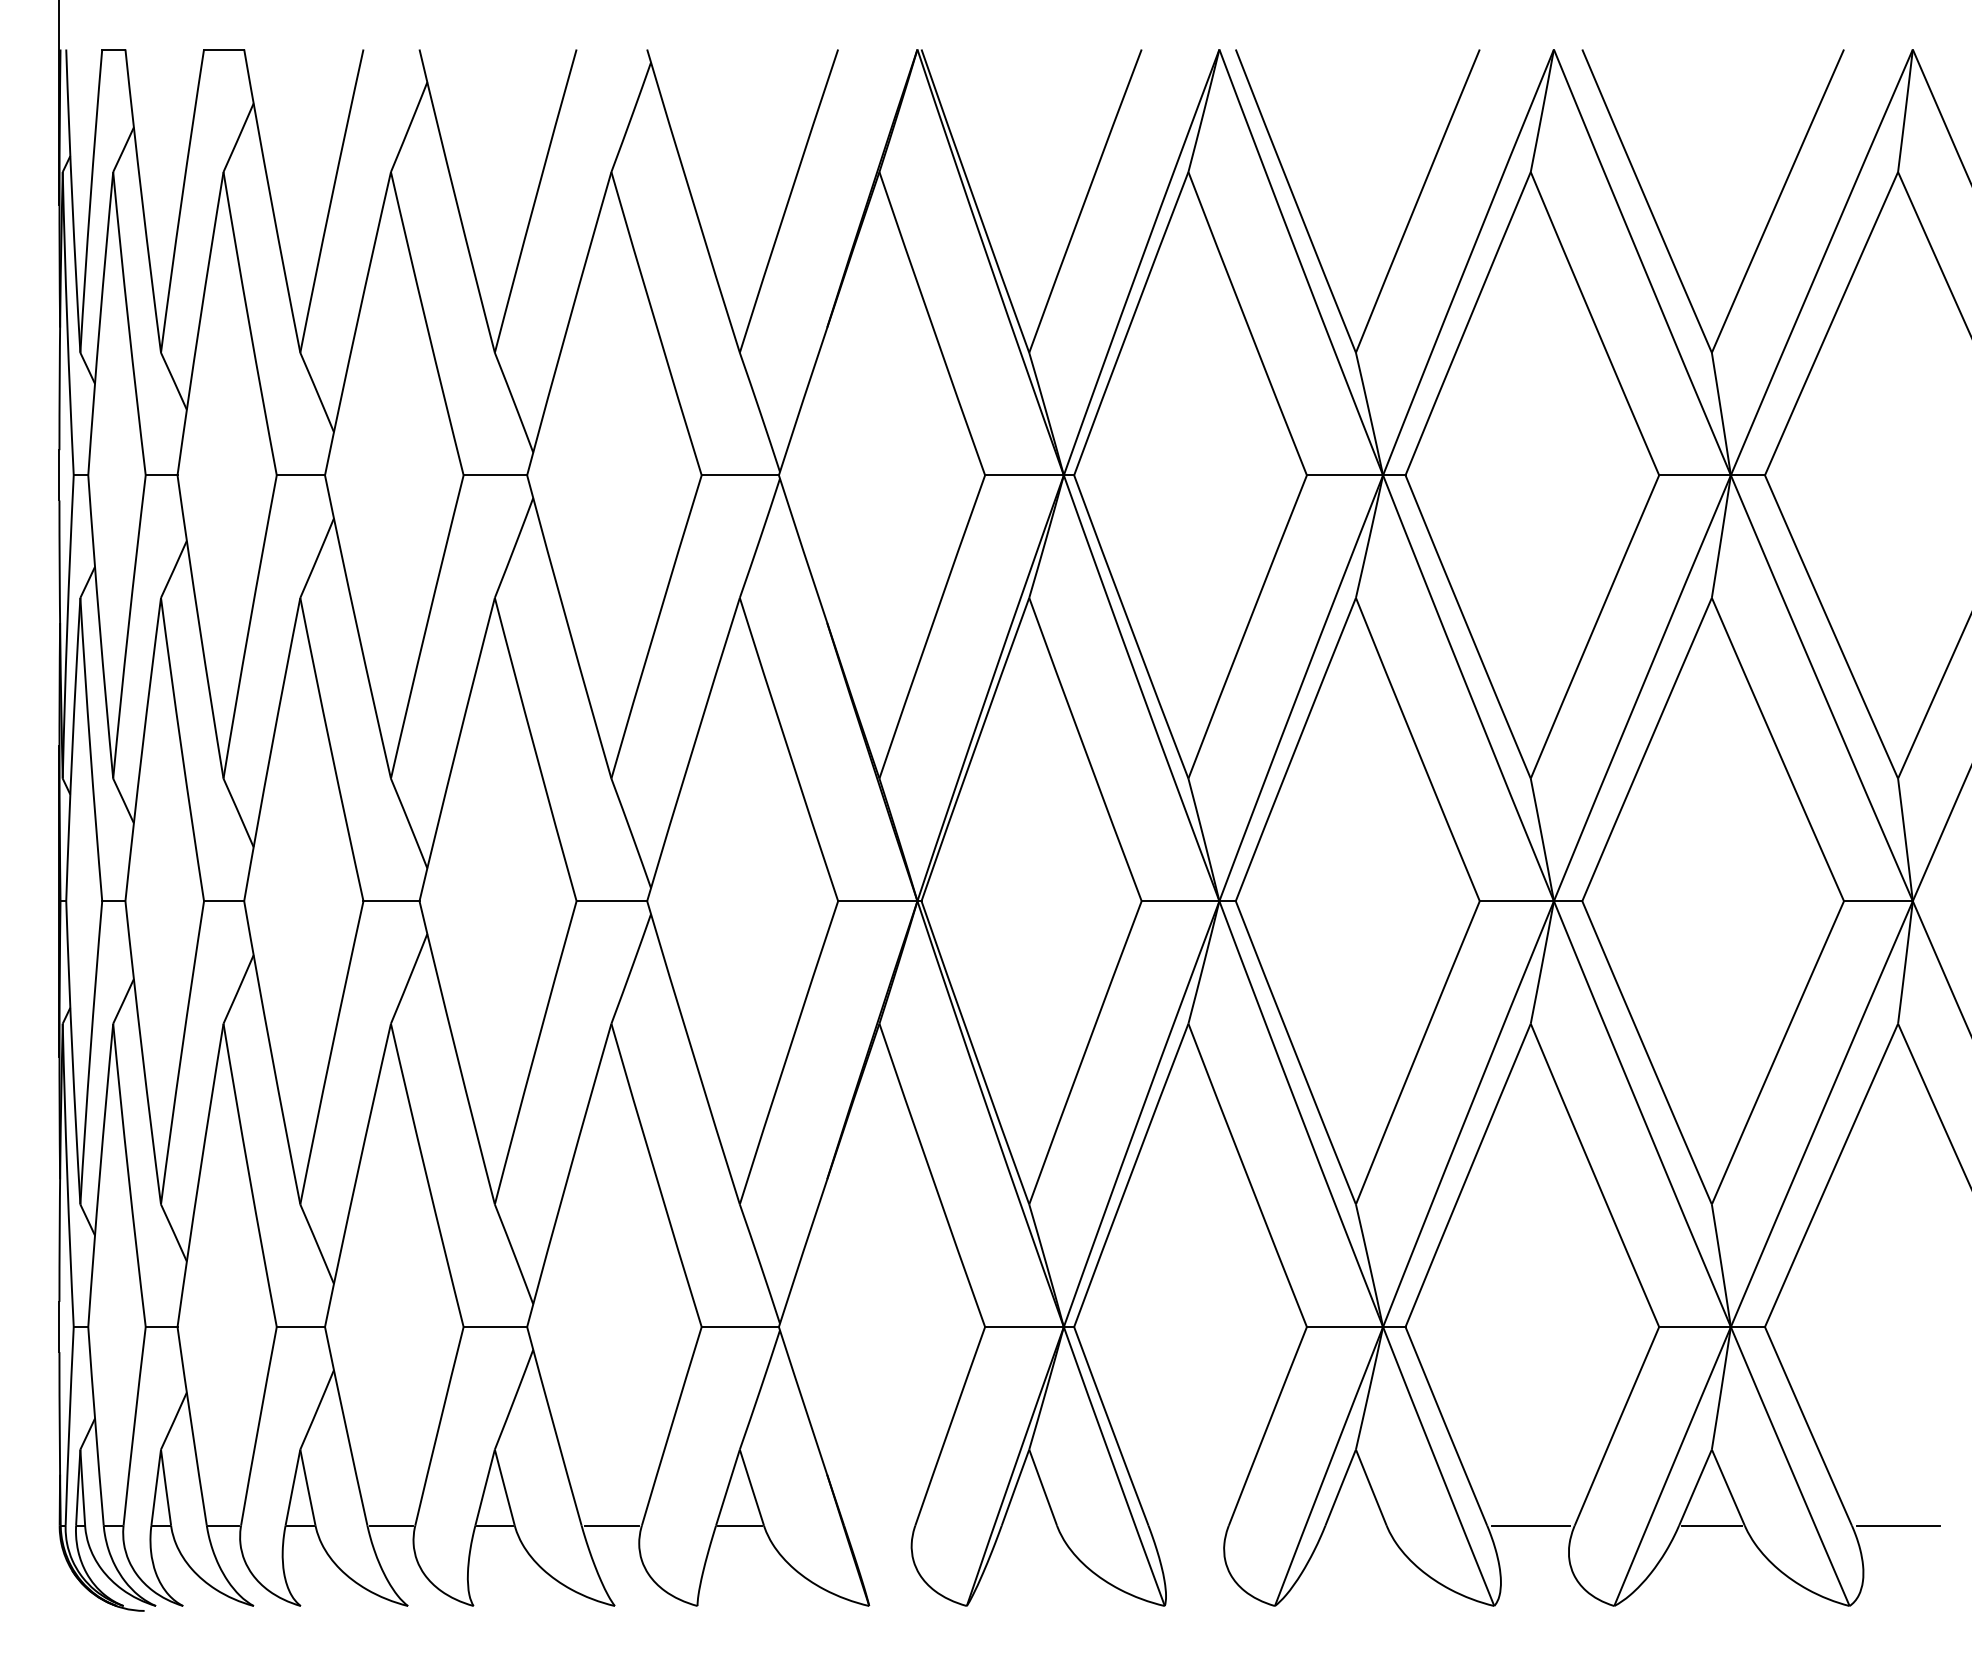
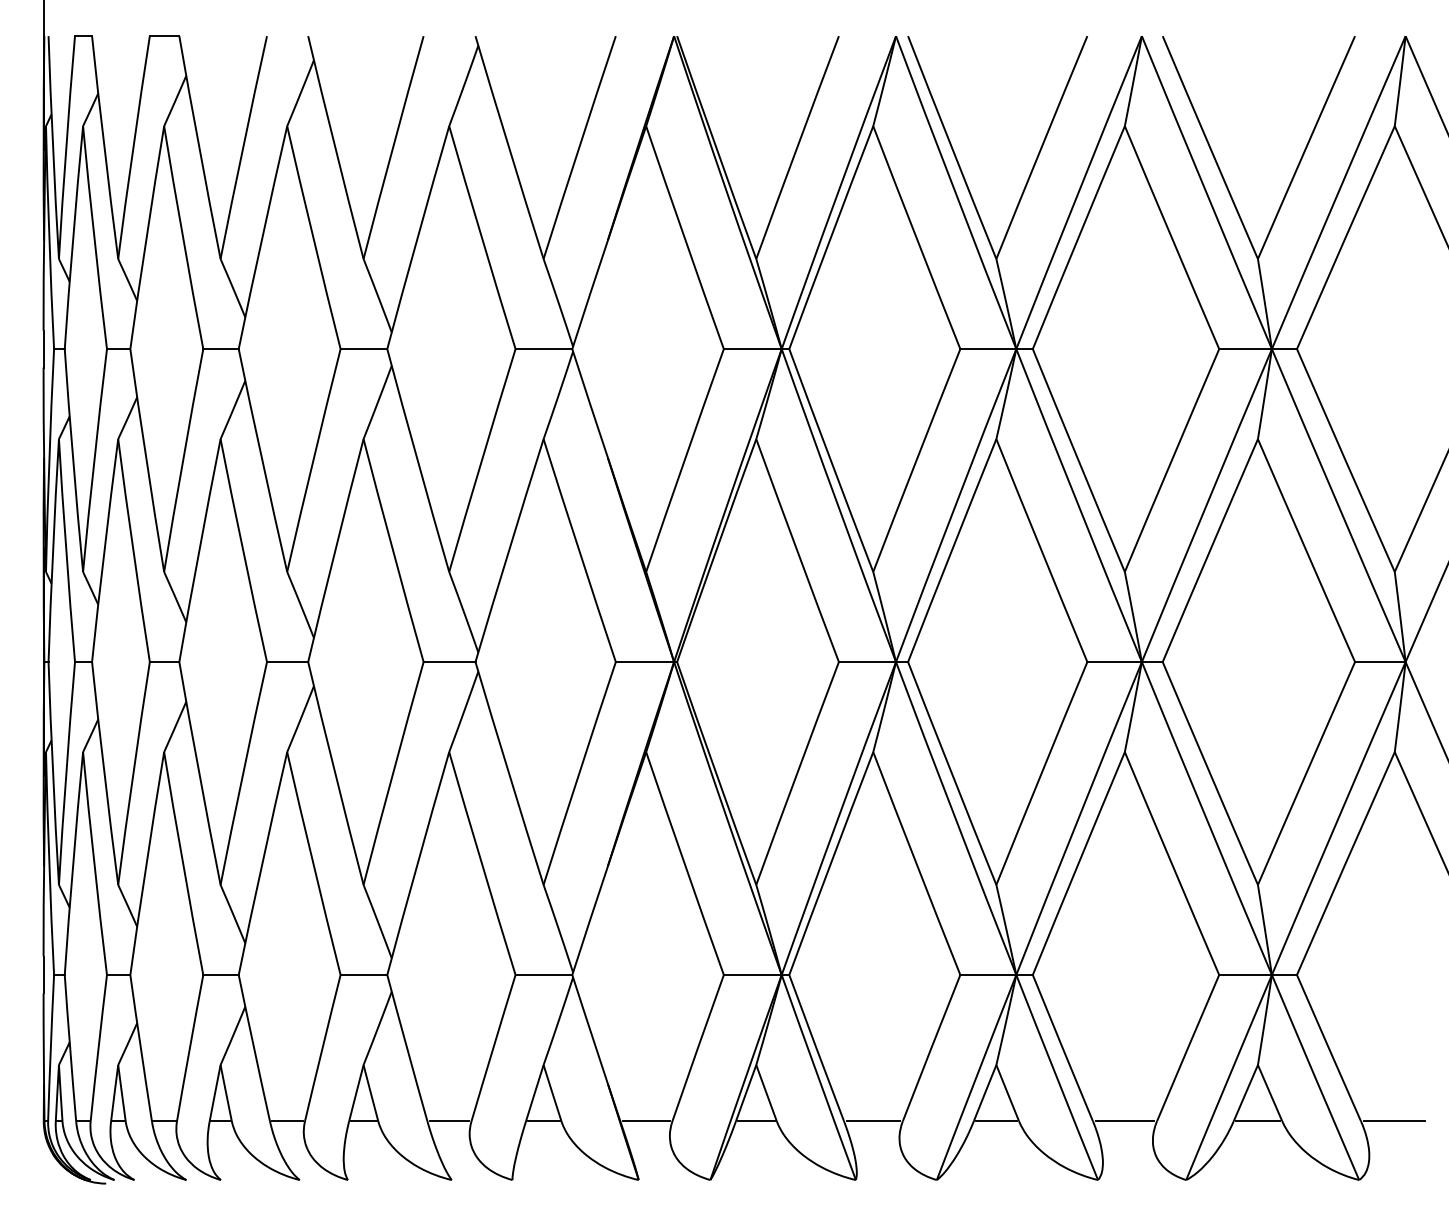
line: (879, 1525) -> (646, 1120), added
line: (1029, 1525) -> (756, 1120), added
line: (1188, 1525) -> (873, 1120), added
line: (1355, 1525) -> (996, 1120), added

